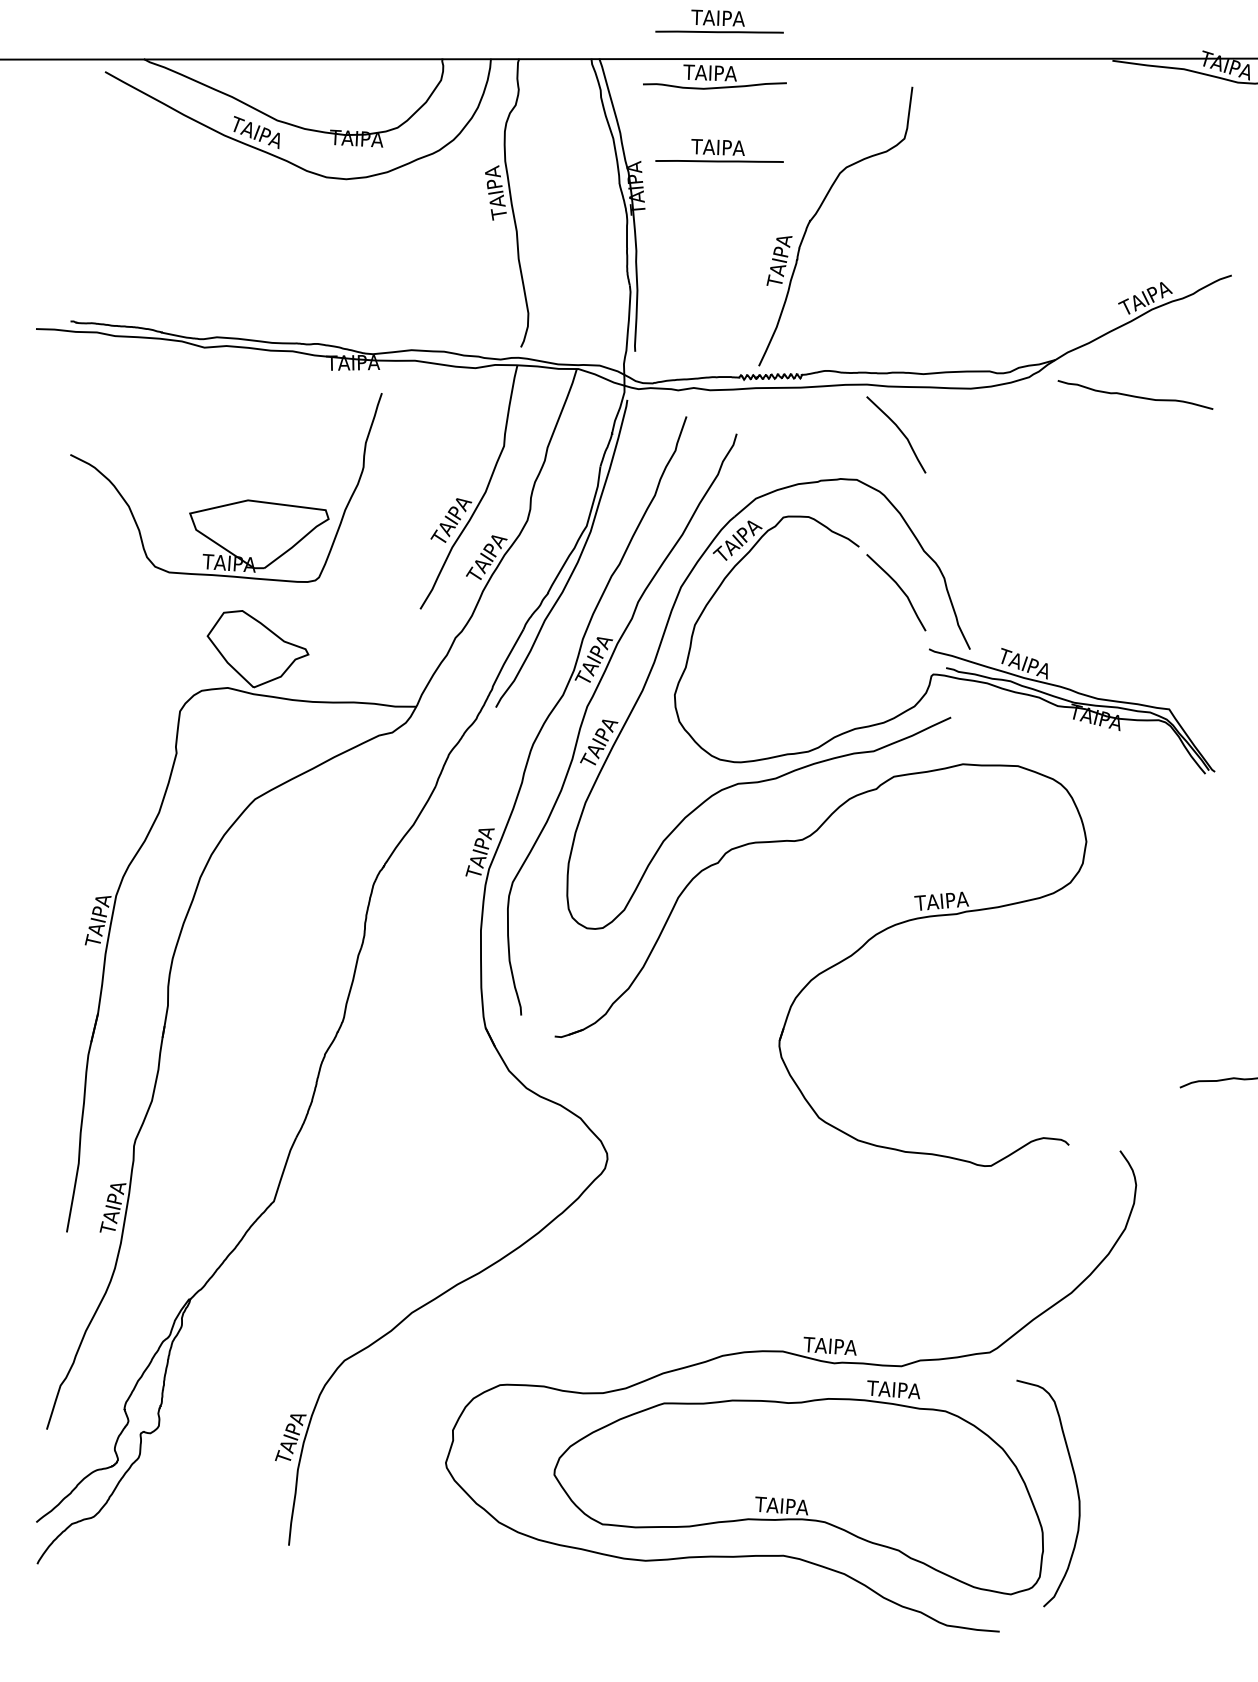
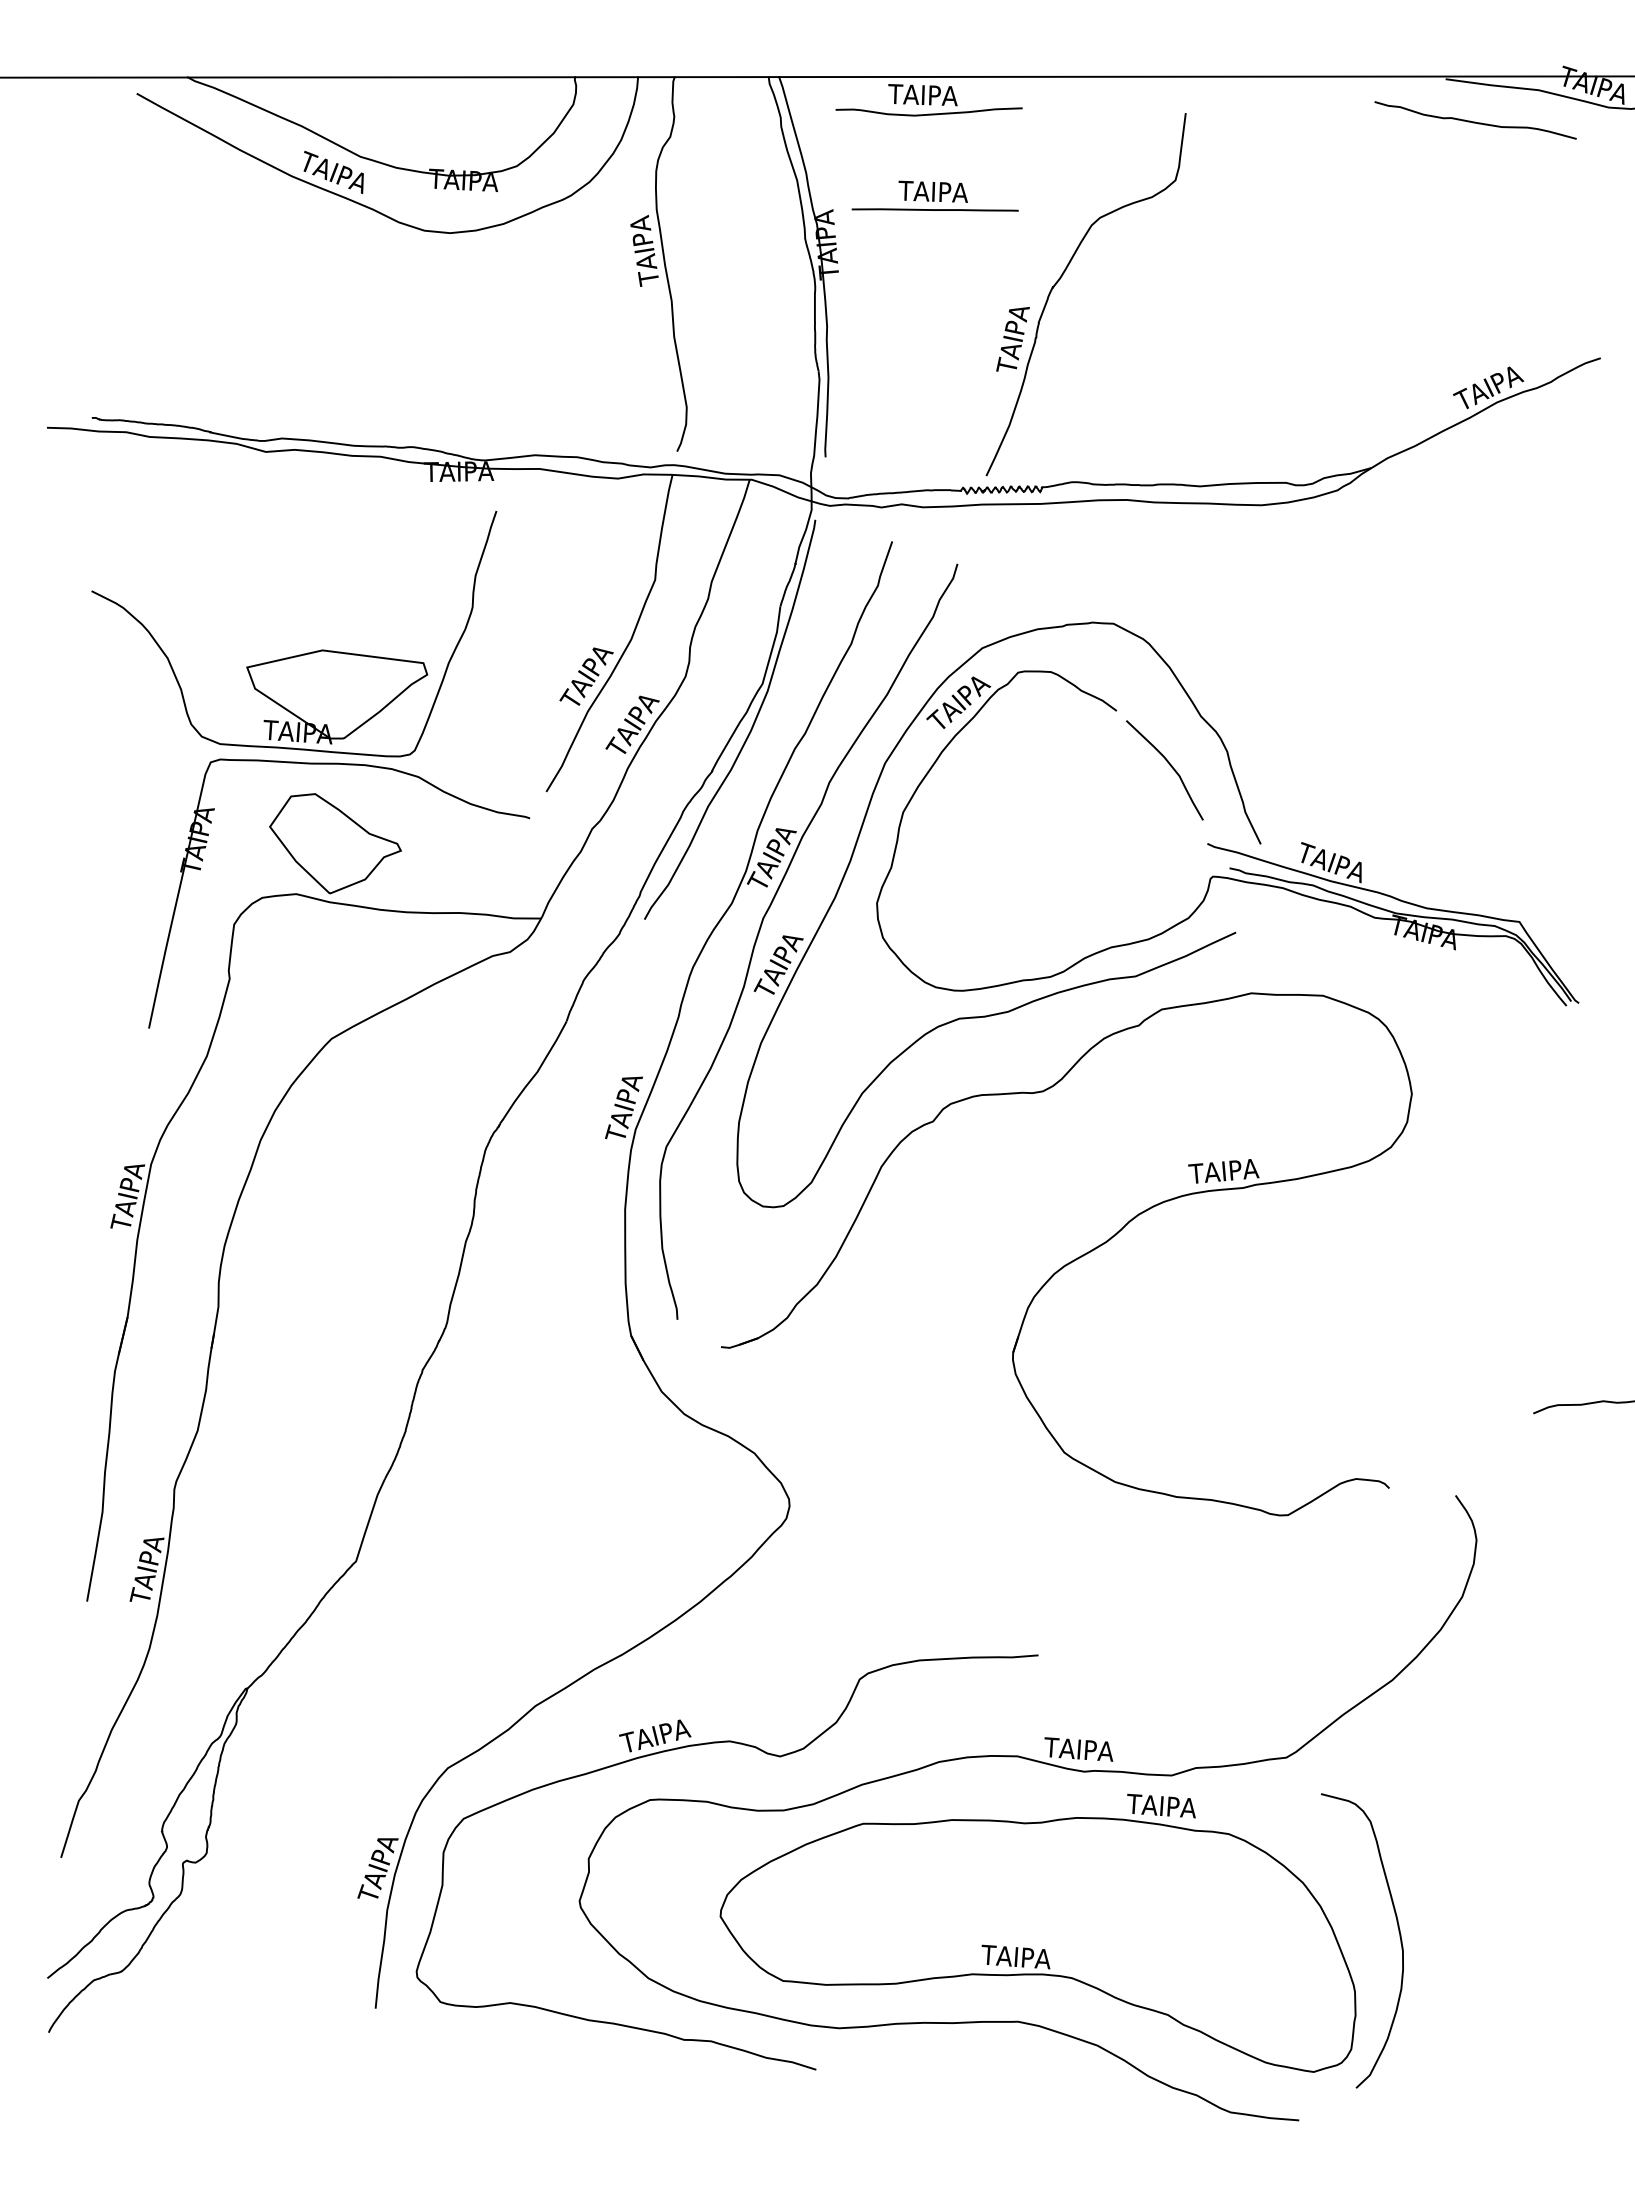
part: (719, 20) -> (934, 27), removed
curve: (1135, 395) -> (1475, 121), moved
curve: (899, 431) -> (1169, 560), removed
part: (266, 588) -> (346, 765), added
part: (589, 1350) -> (766, 1754), added

